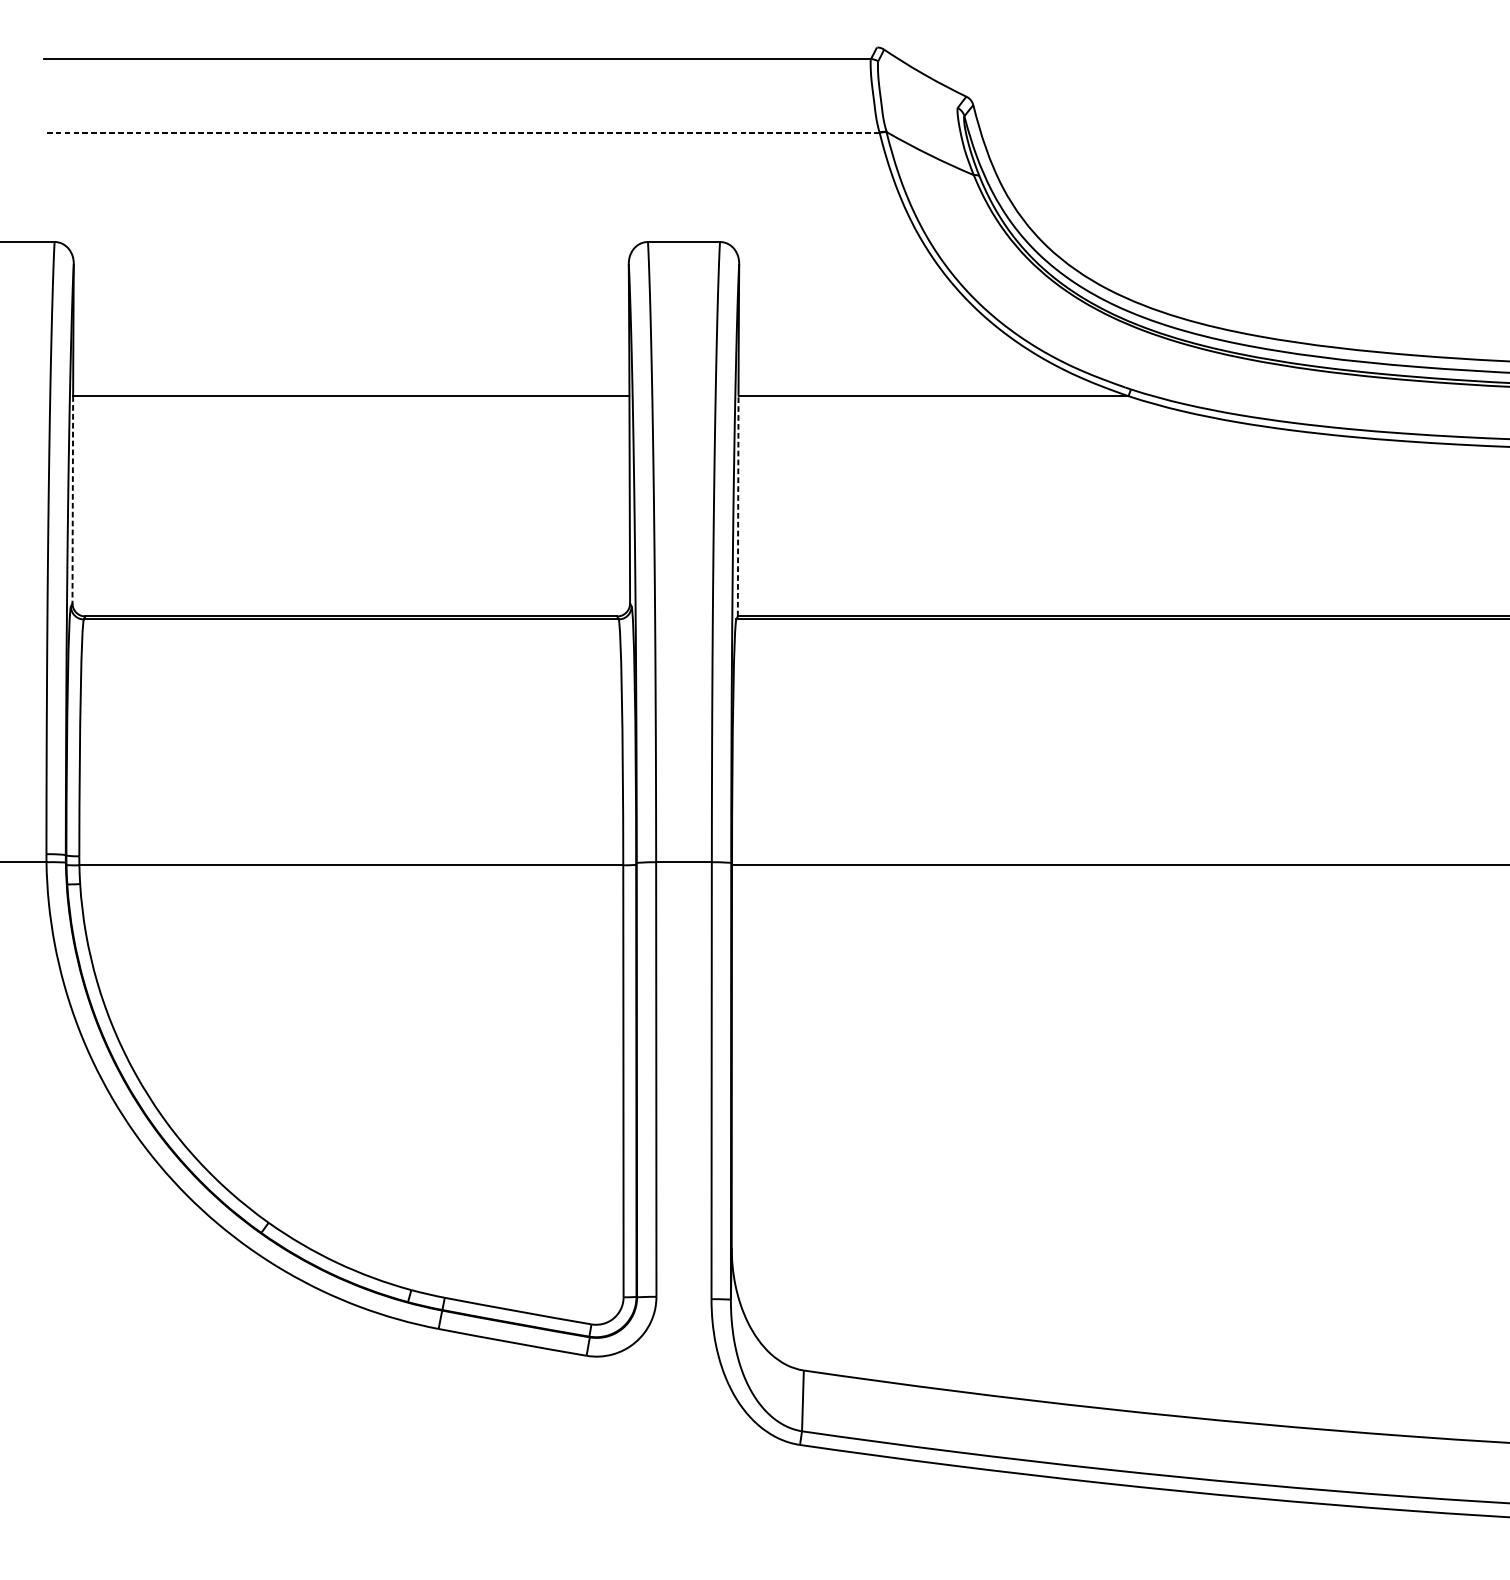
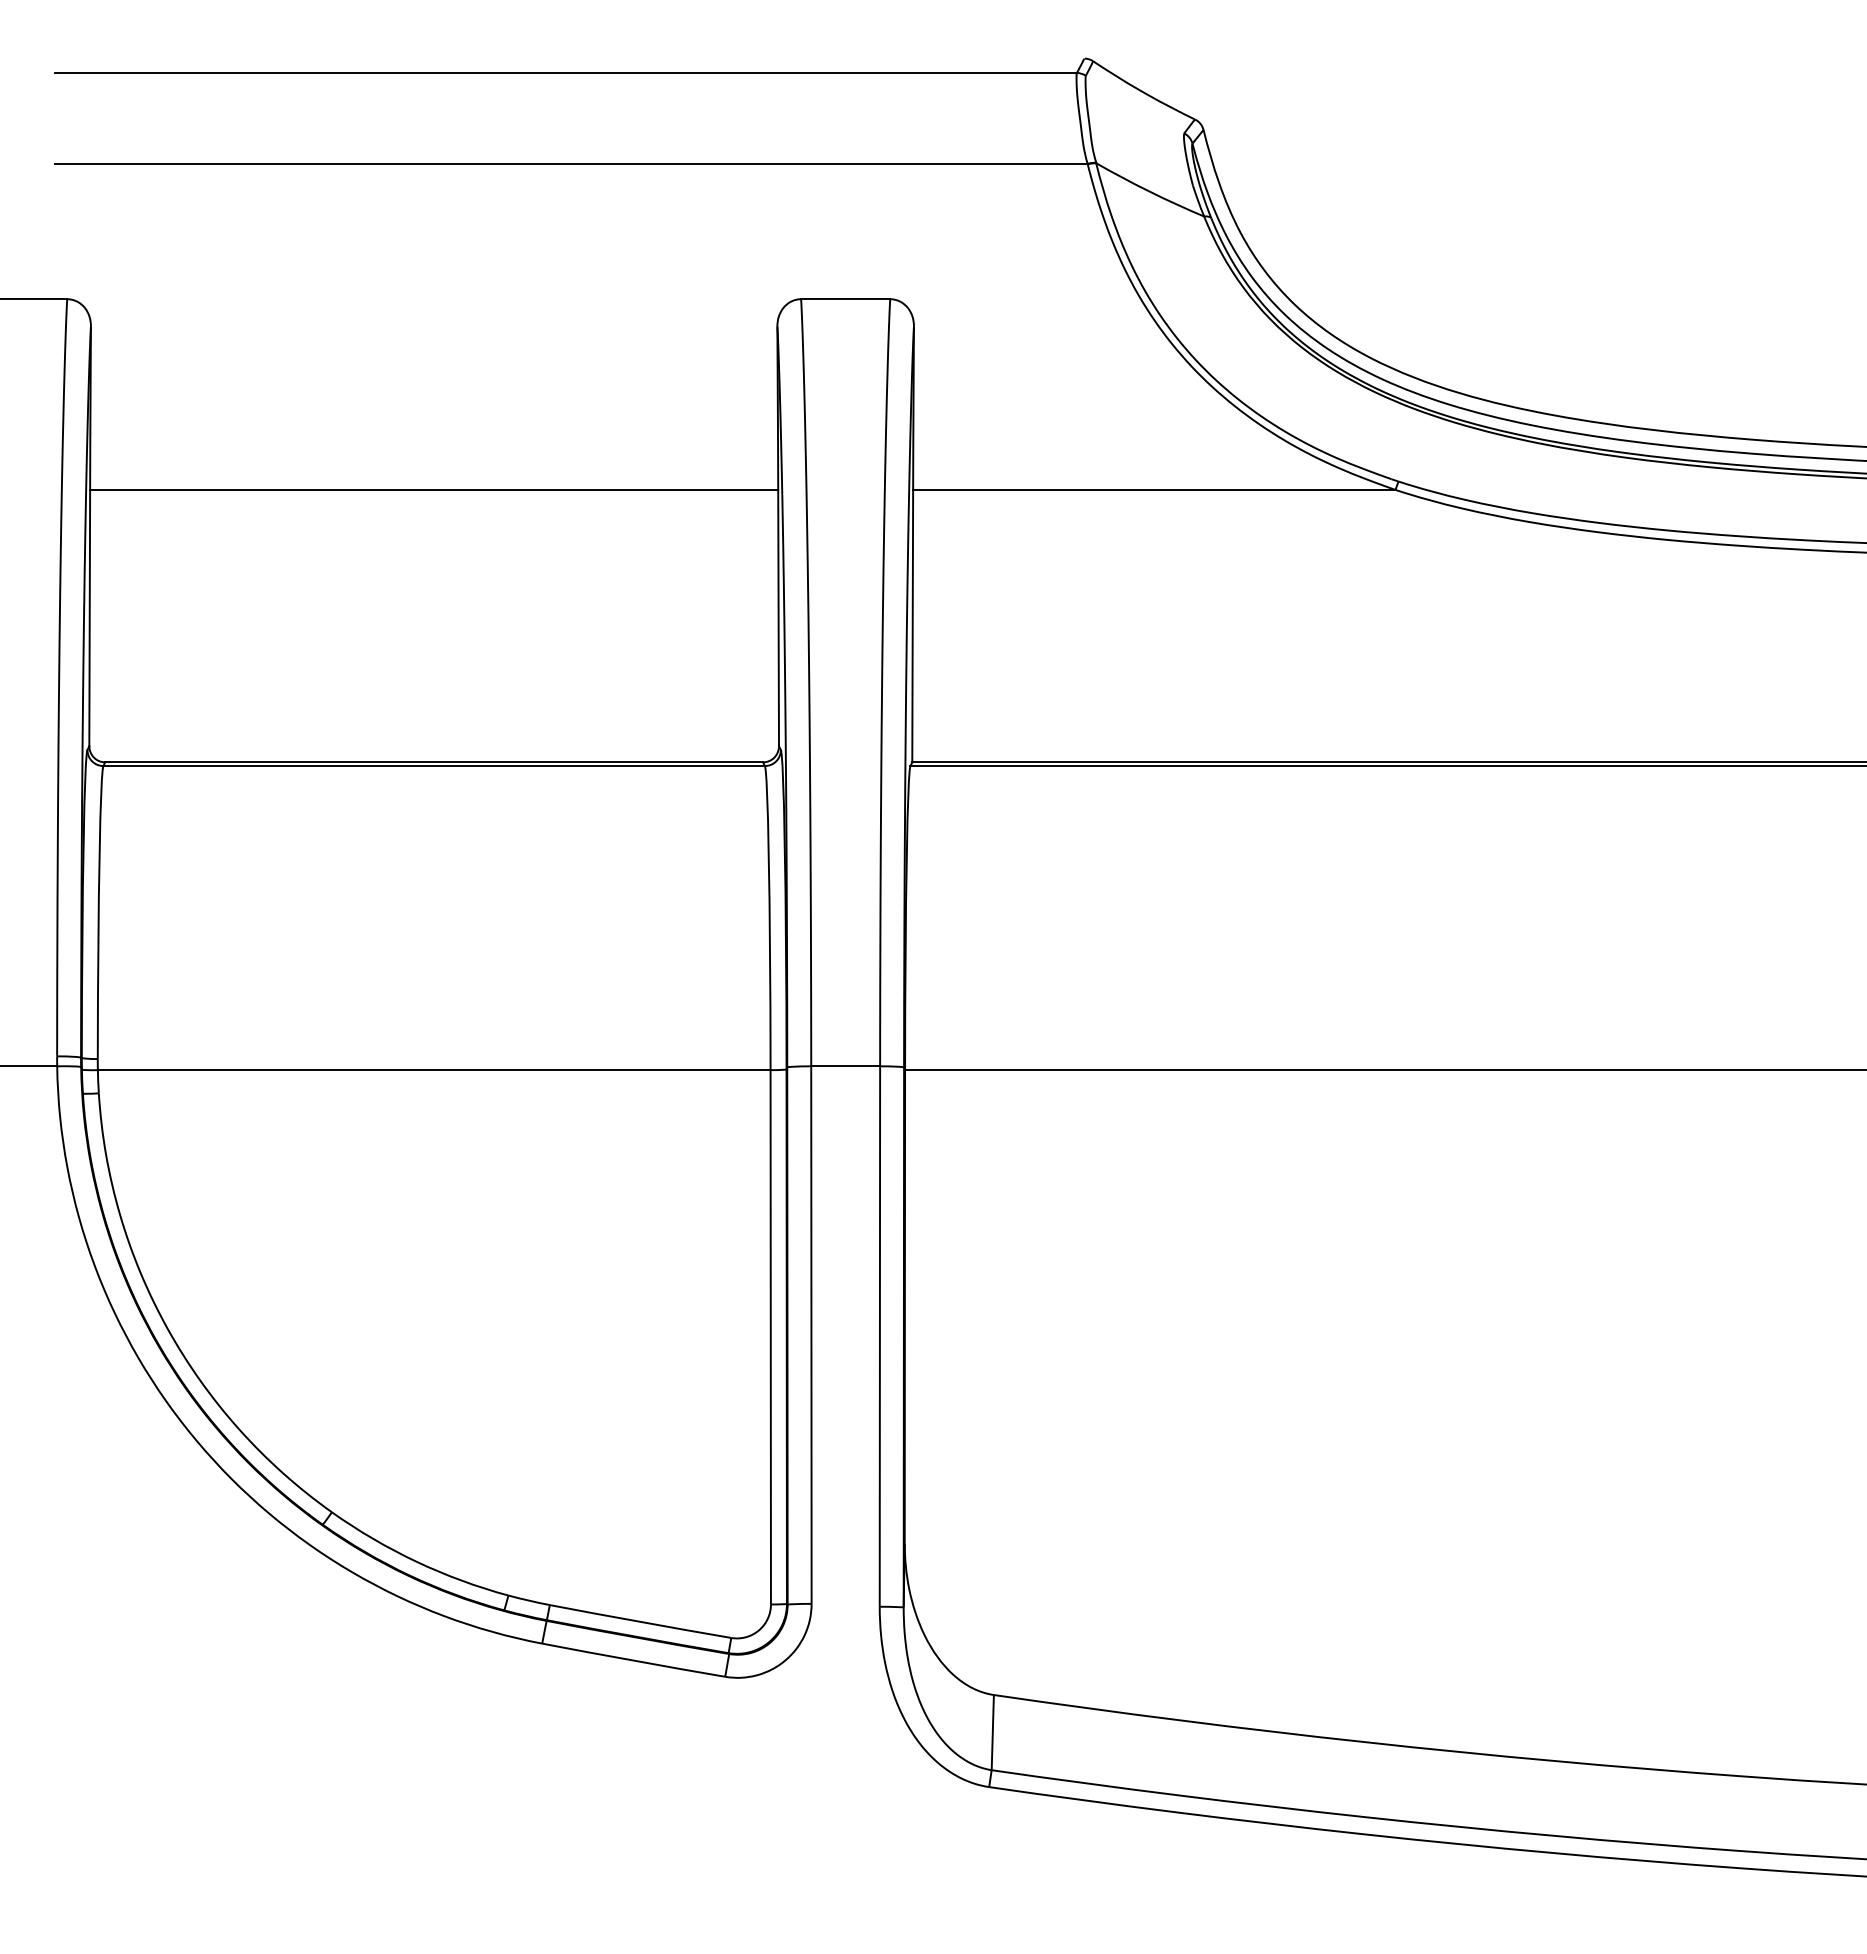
line: (462, 132) -> (571, 163), dashed -> solid
line: (72, 500) -> (89, 618), dashed -> solid
line: (738, 505) -> (912, 625), dashed -> solid

